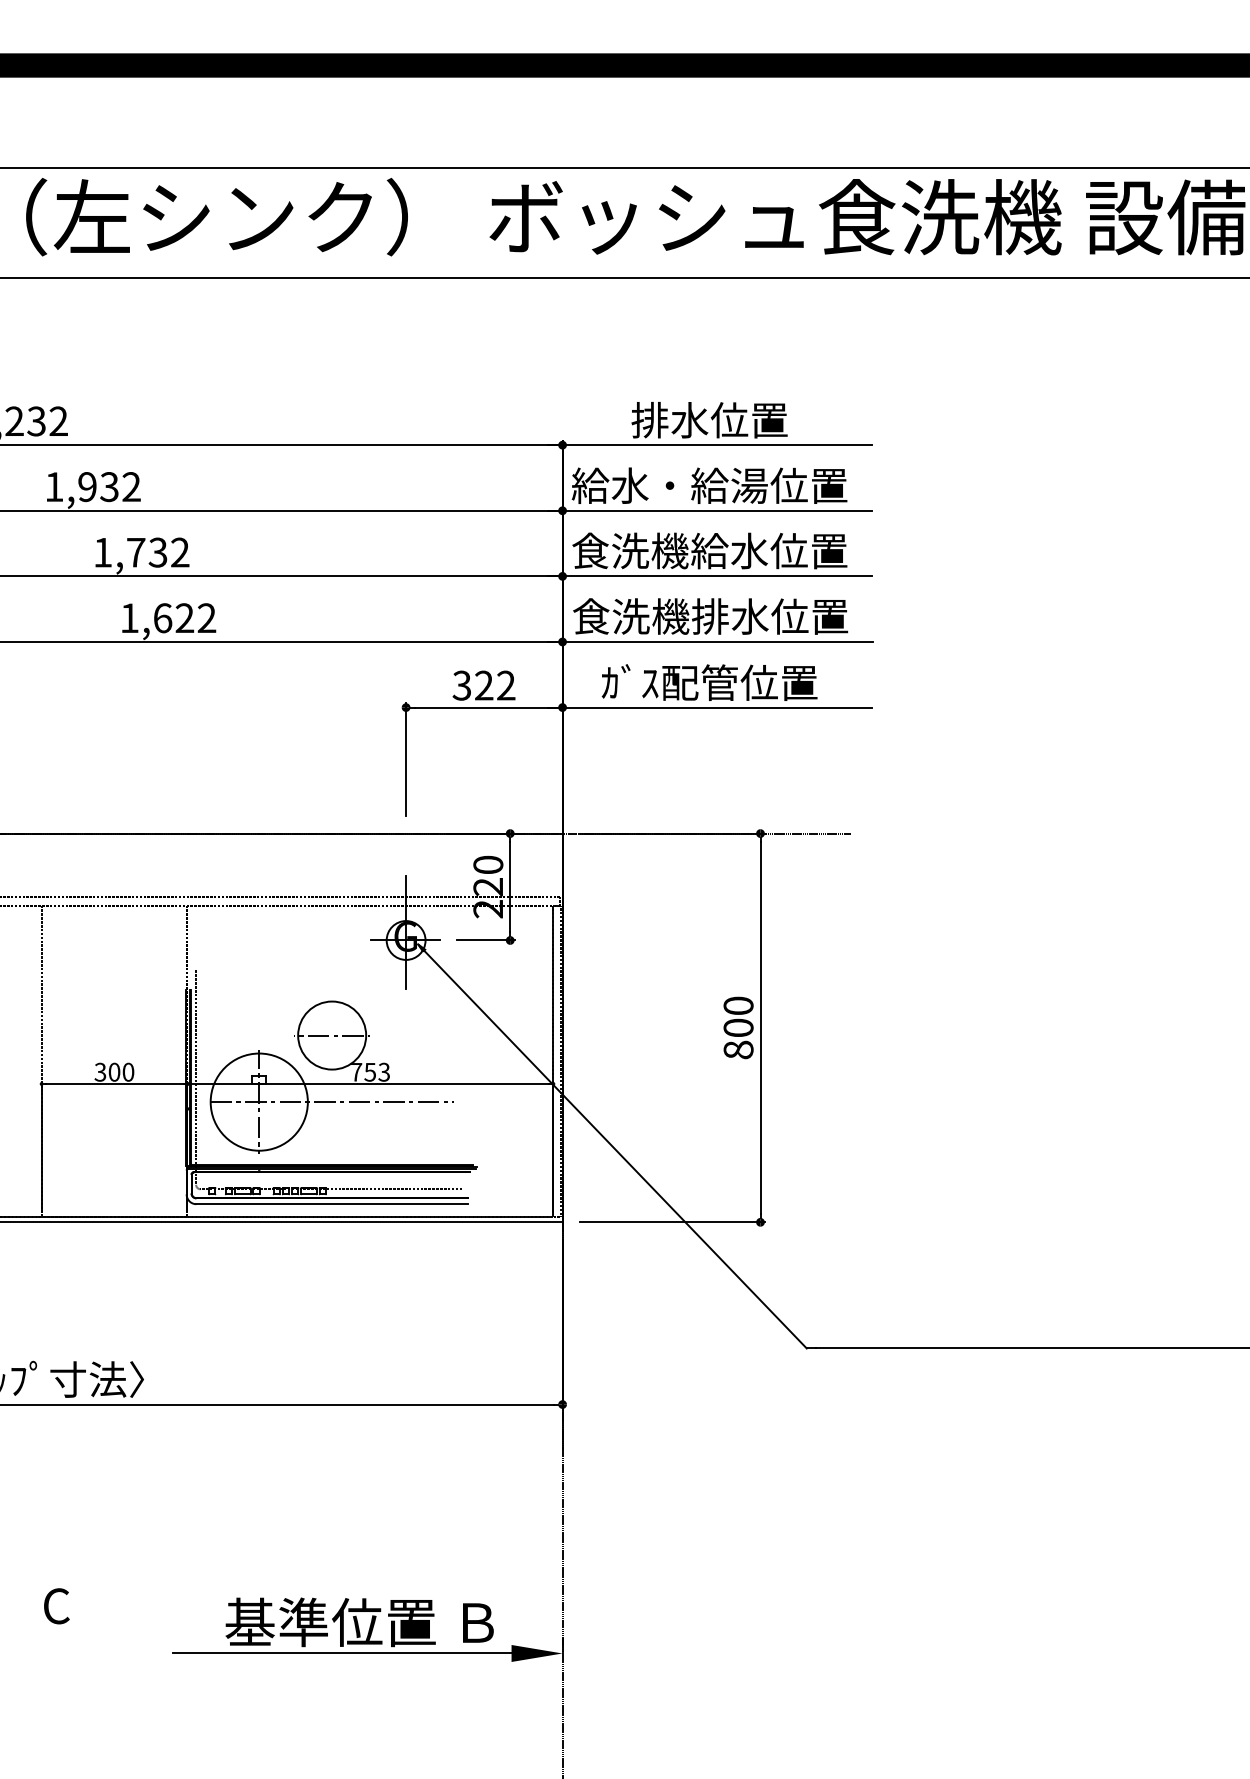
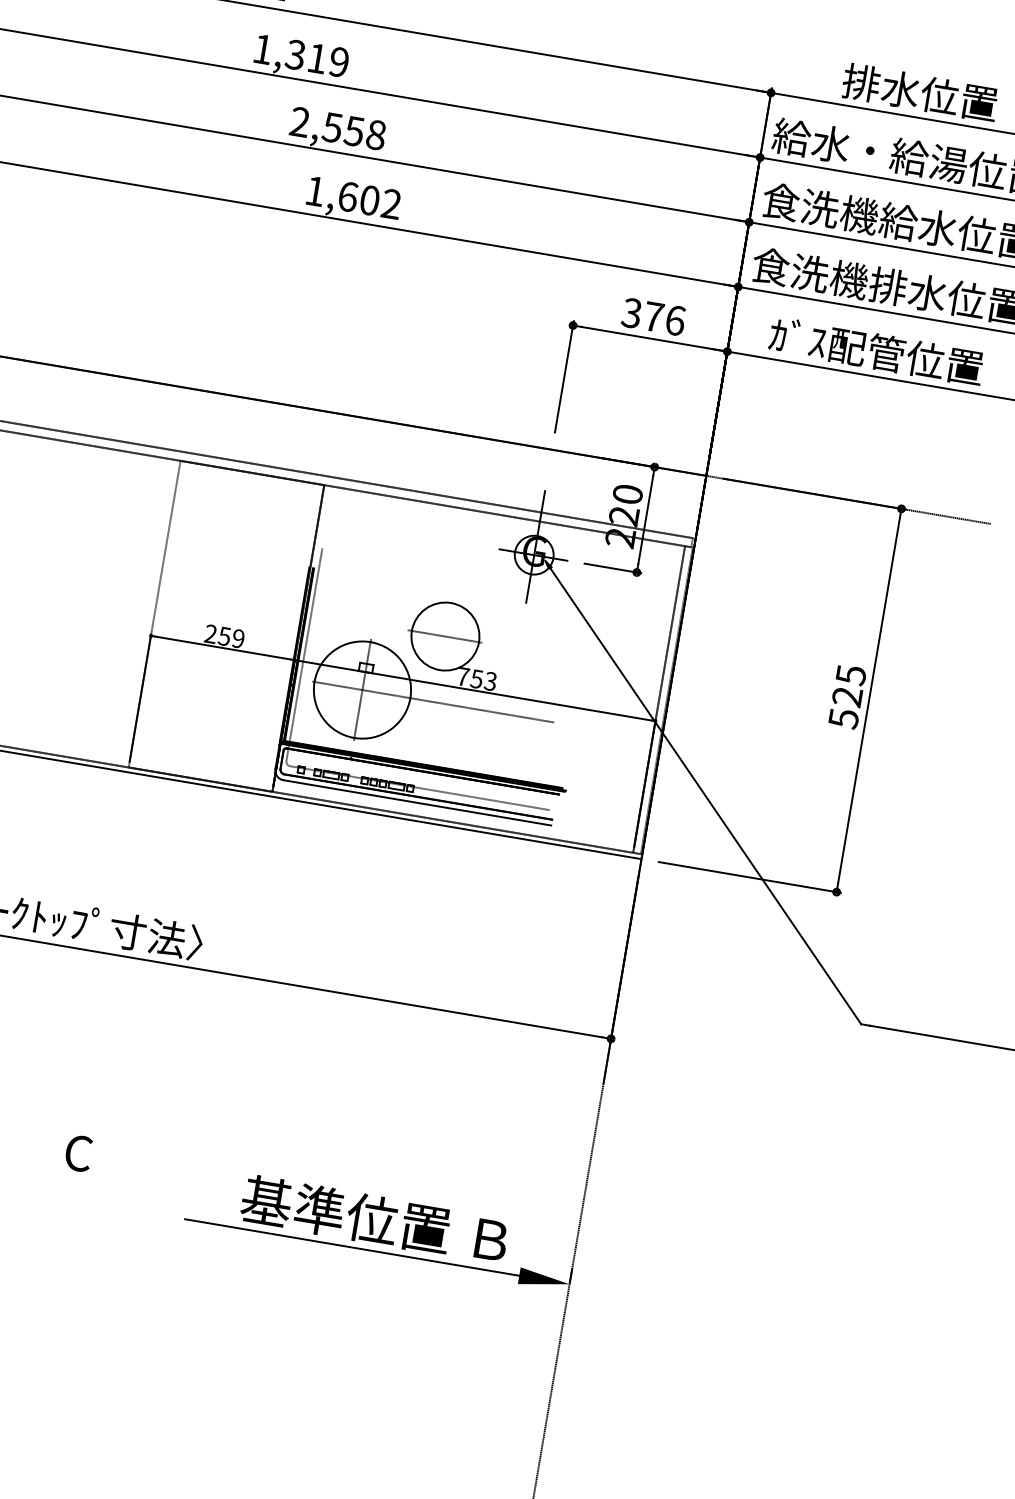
text: (109, 487) -> (317, 59), 1,932 -> 1,319
text: (141, 552) -> (338, 128), 1,732 -> 2,558
text: (184, 618) -> (369, 200), 1,622 -> 1,602
text: (495, 685) -> (664, 318), 322 -> 376
text: (738, 1027) -> (847, 696), 800 -> 525
text: (114, 1071) -> (224, 635), 300 -> 259

